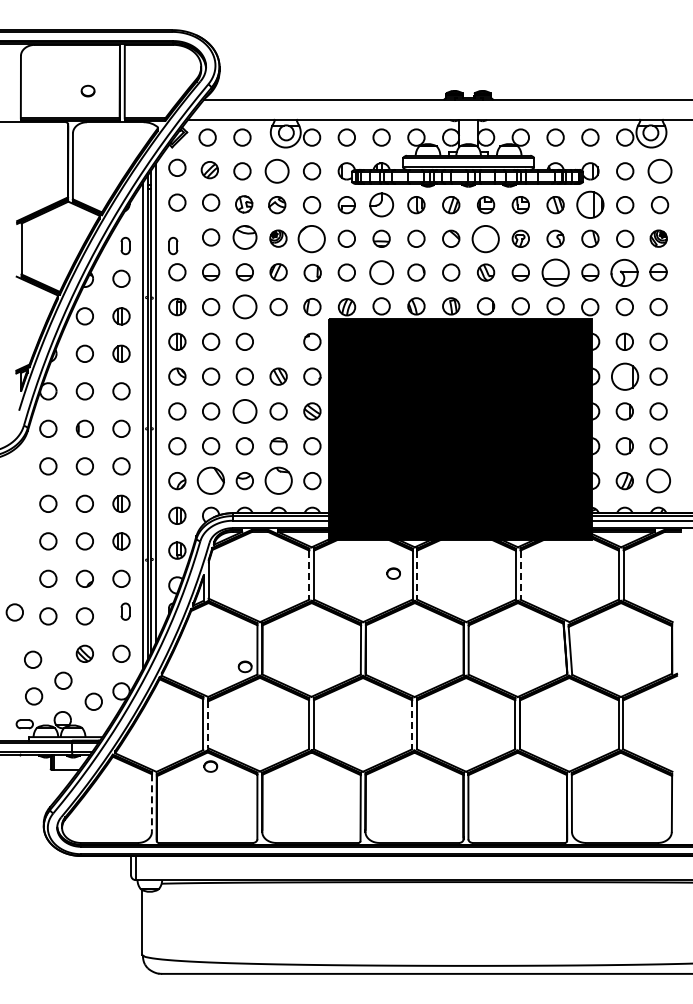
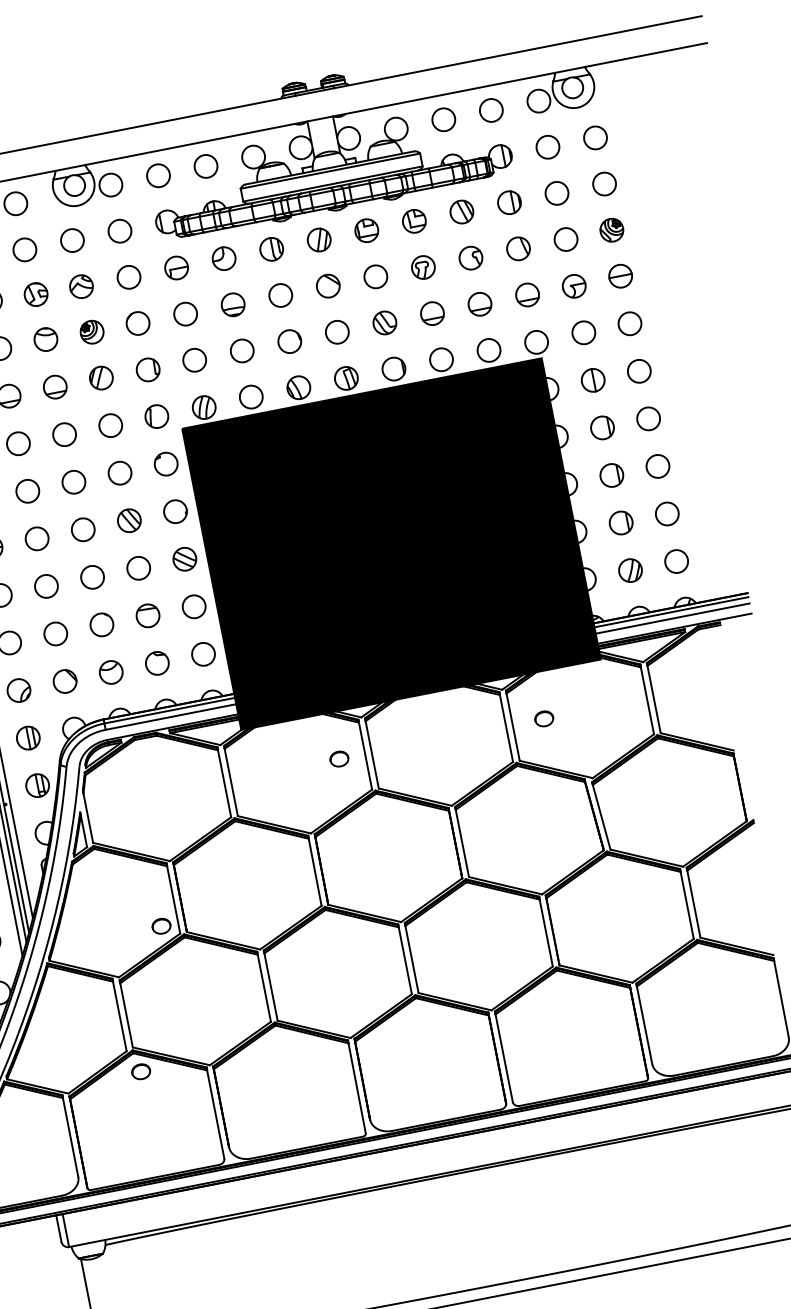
circle: (277, 171) -> (72, 240), size x0.71
circle: (659, 171) -> (594, 138), size x0.71
part: (381, 205) -> (224, 259), size x0.71
part: (590, 205) -> (509, 203), size x0.62
part: (244, 237) -> (45, 339), size x0.71
circle: (312, 238) -> (138, 322), size x0.62
circle: (486, 238) -> (376, 276), size x0.62
circle: (381, 272) -> (242, 350), size x0.71
part: (555, 272) -> (479, 304), size x0.62
part: (624, 272) -> (574, 285), size x0.62
circle: (244, 307) -> (64, 435), size x0.71
circle: (278, 341) -> (119, 472), added
circle: (624, 376) -> (601, 427), size x0.62
circle: (244, 411) -> (92, 577), size x0.71
part: (211, 481) -> (65, 682), size x0.62
part: (278, 481) -> (157, 664), size x0.62
circle: (658, 481) -> (676, 562), size x0.71
part: (543, 573) -> (544, 718), added
line: (309, 575) -> (224, 784), dashed -> solid
line: (417, 575) -> (372, 755), dashed -> solid
line: (520, 575) -> (513, 727), dashed -> solid
line: (208, 725) -> (127, 1016), dashed -> solid
line: (412, 725) -> (405, 961), dashed -> solid
line: (151, 803) -> (70, 1138), dashed -> solid

